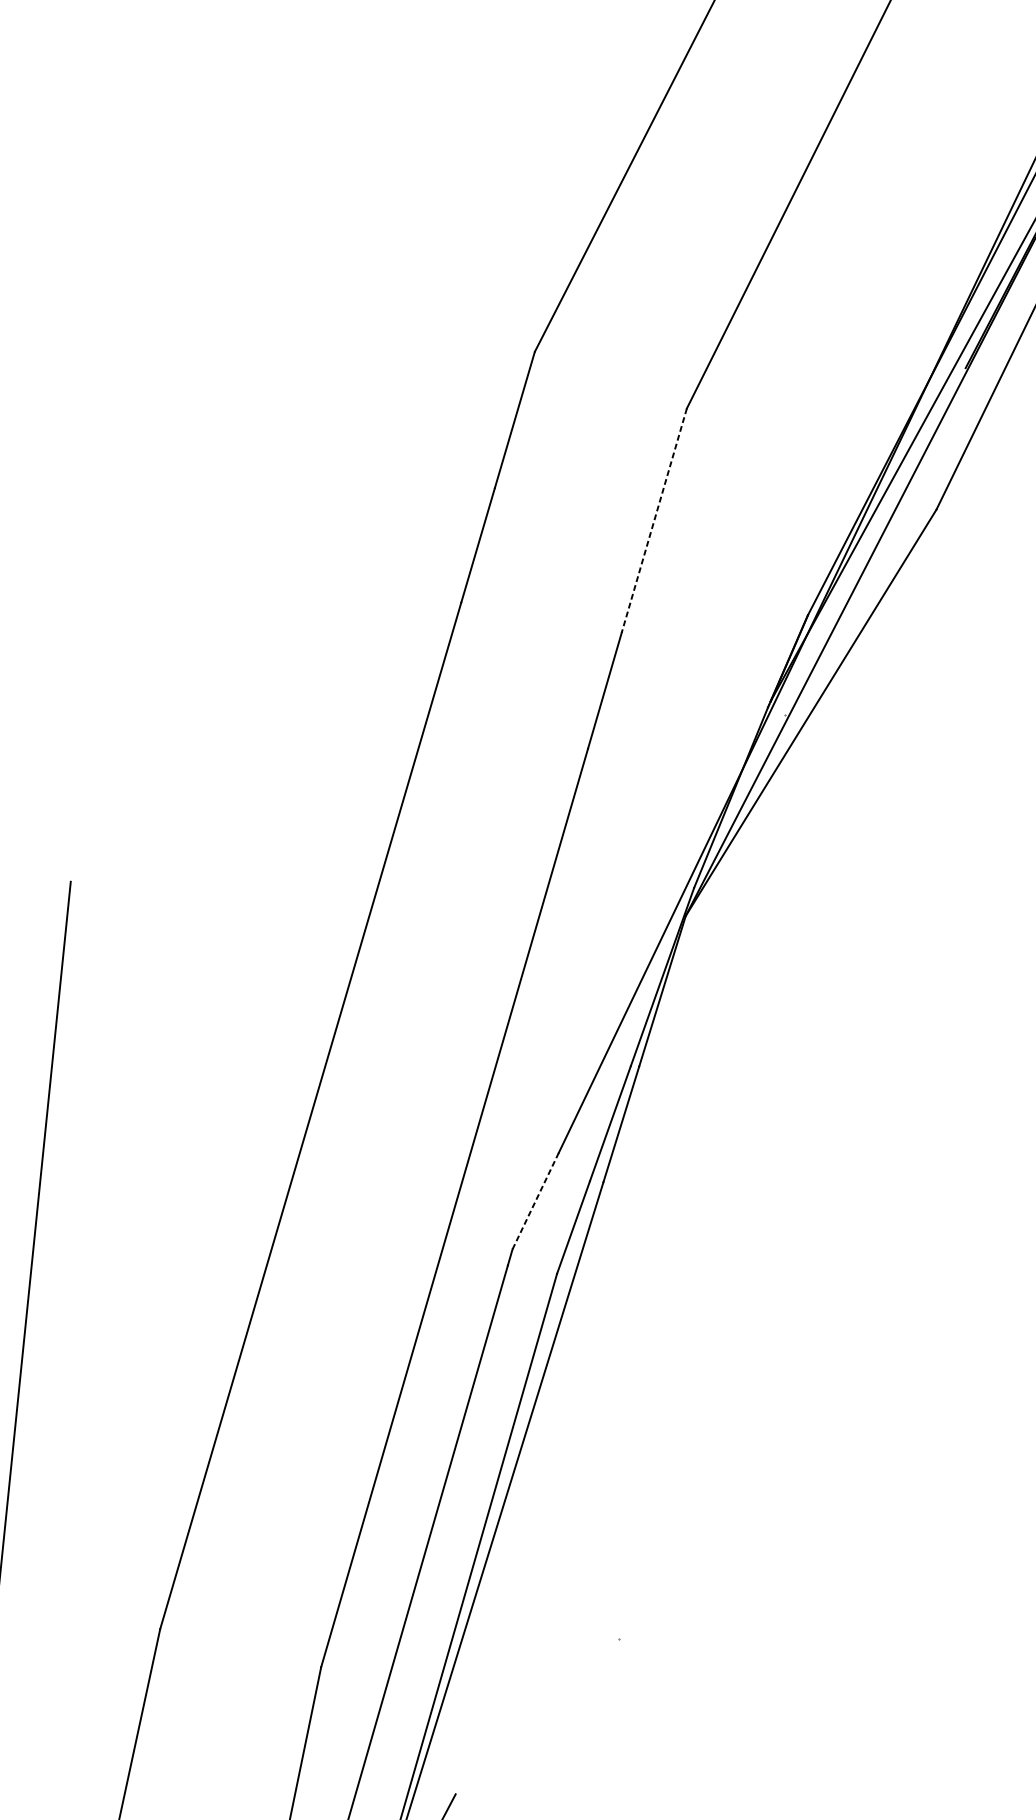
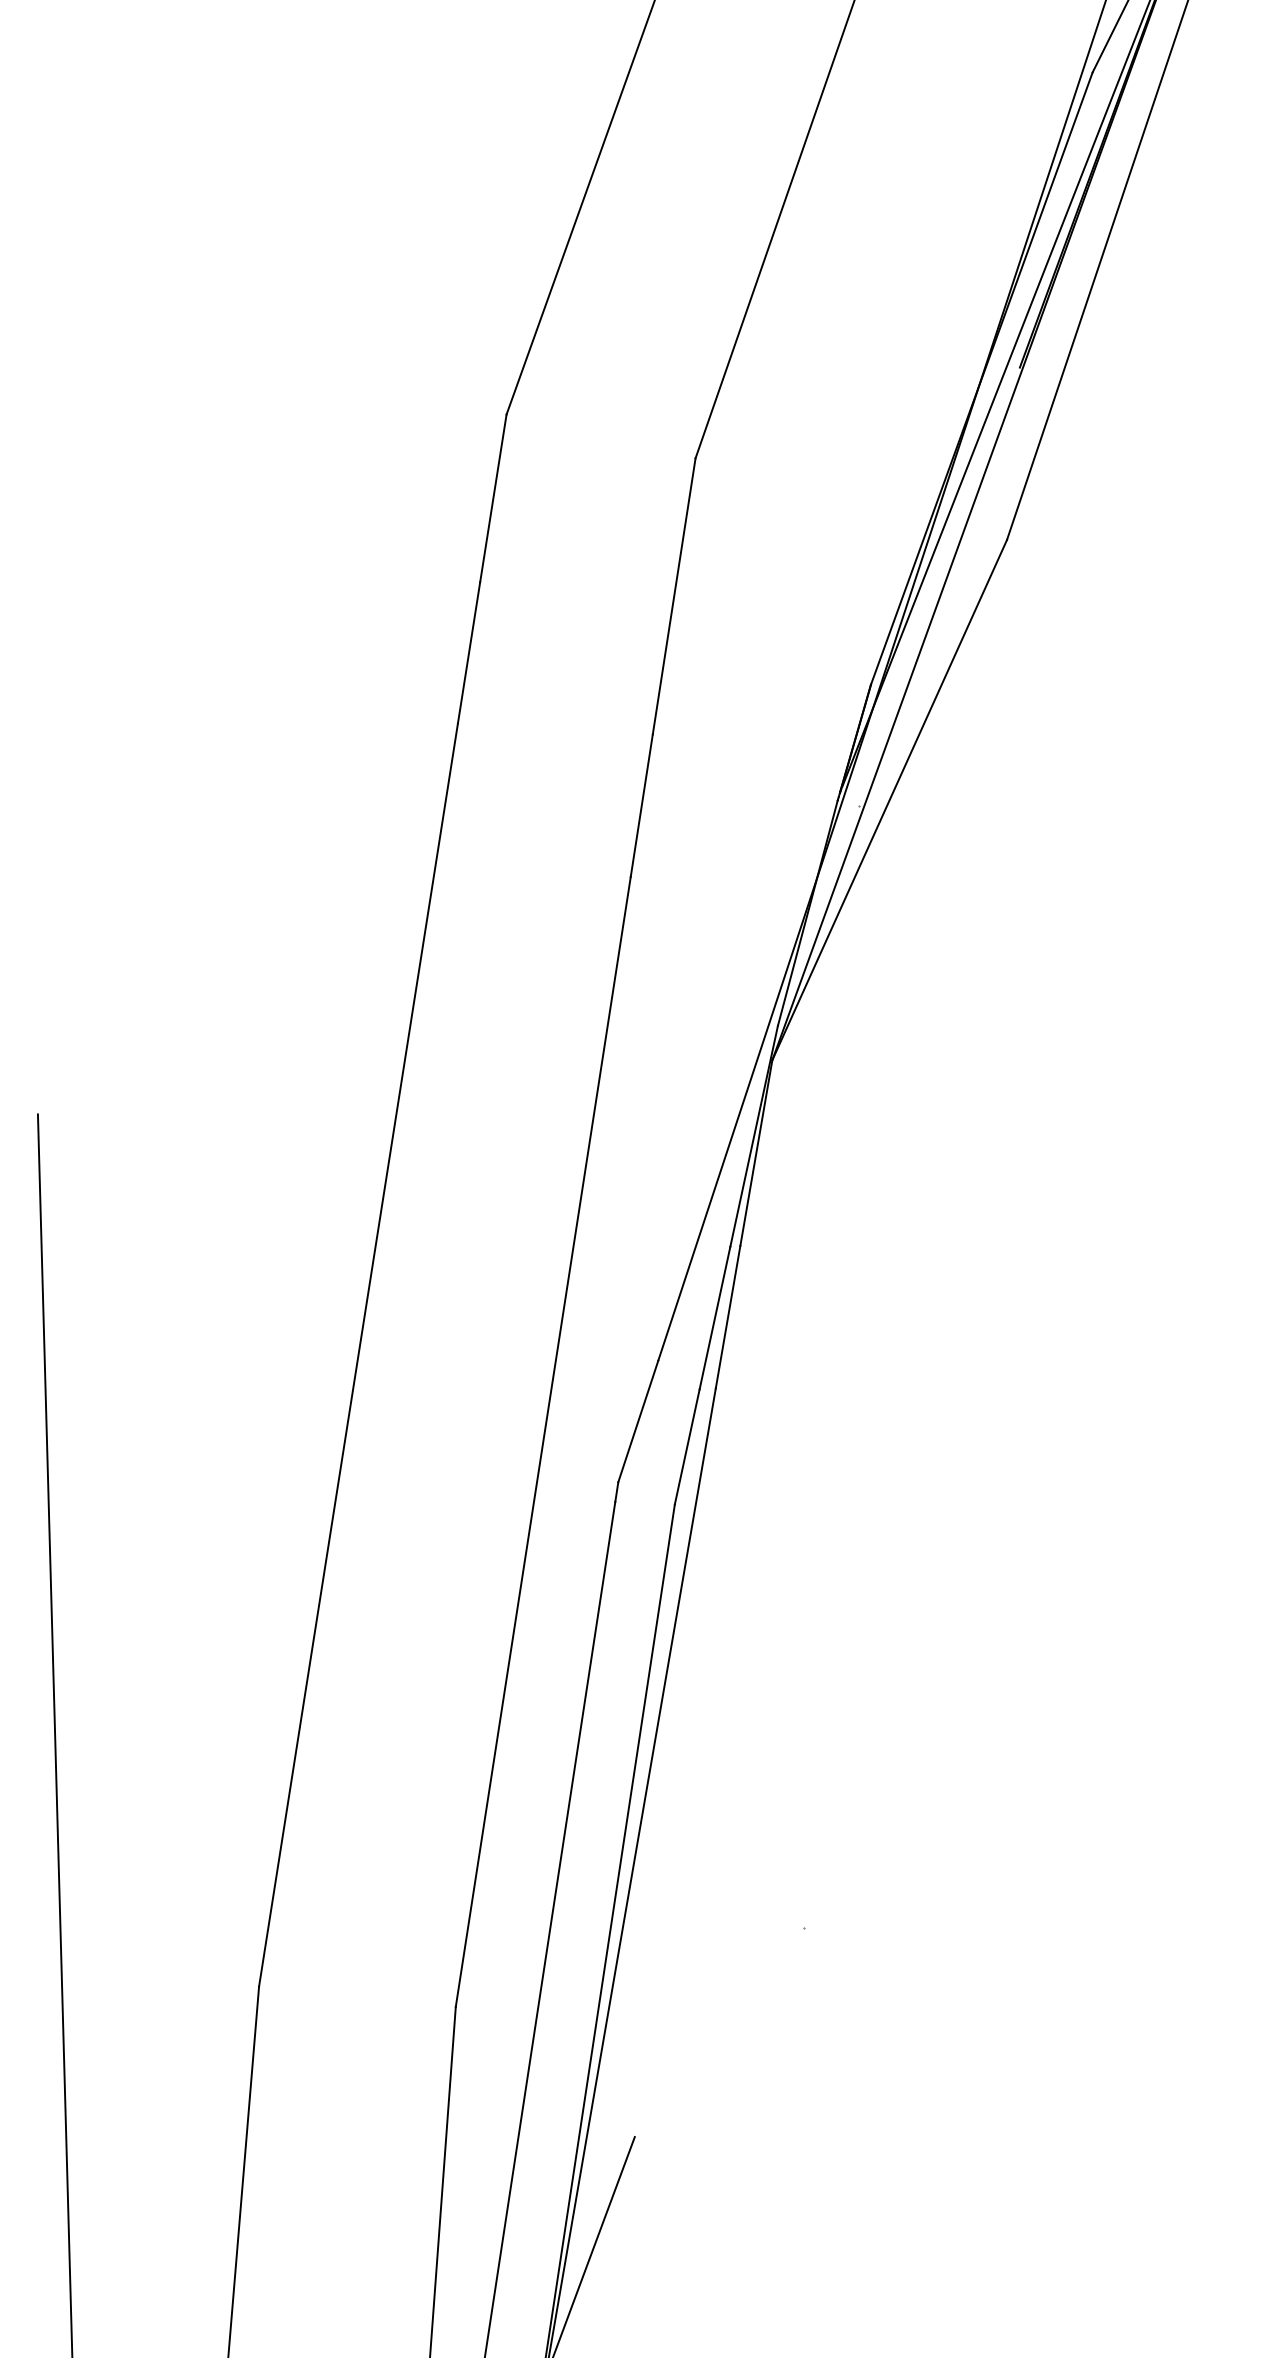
line: (654, 520) -> (674, 596), dashed -> solid
line: (535, 1201) -> (638, 1421), dashed -> solid

